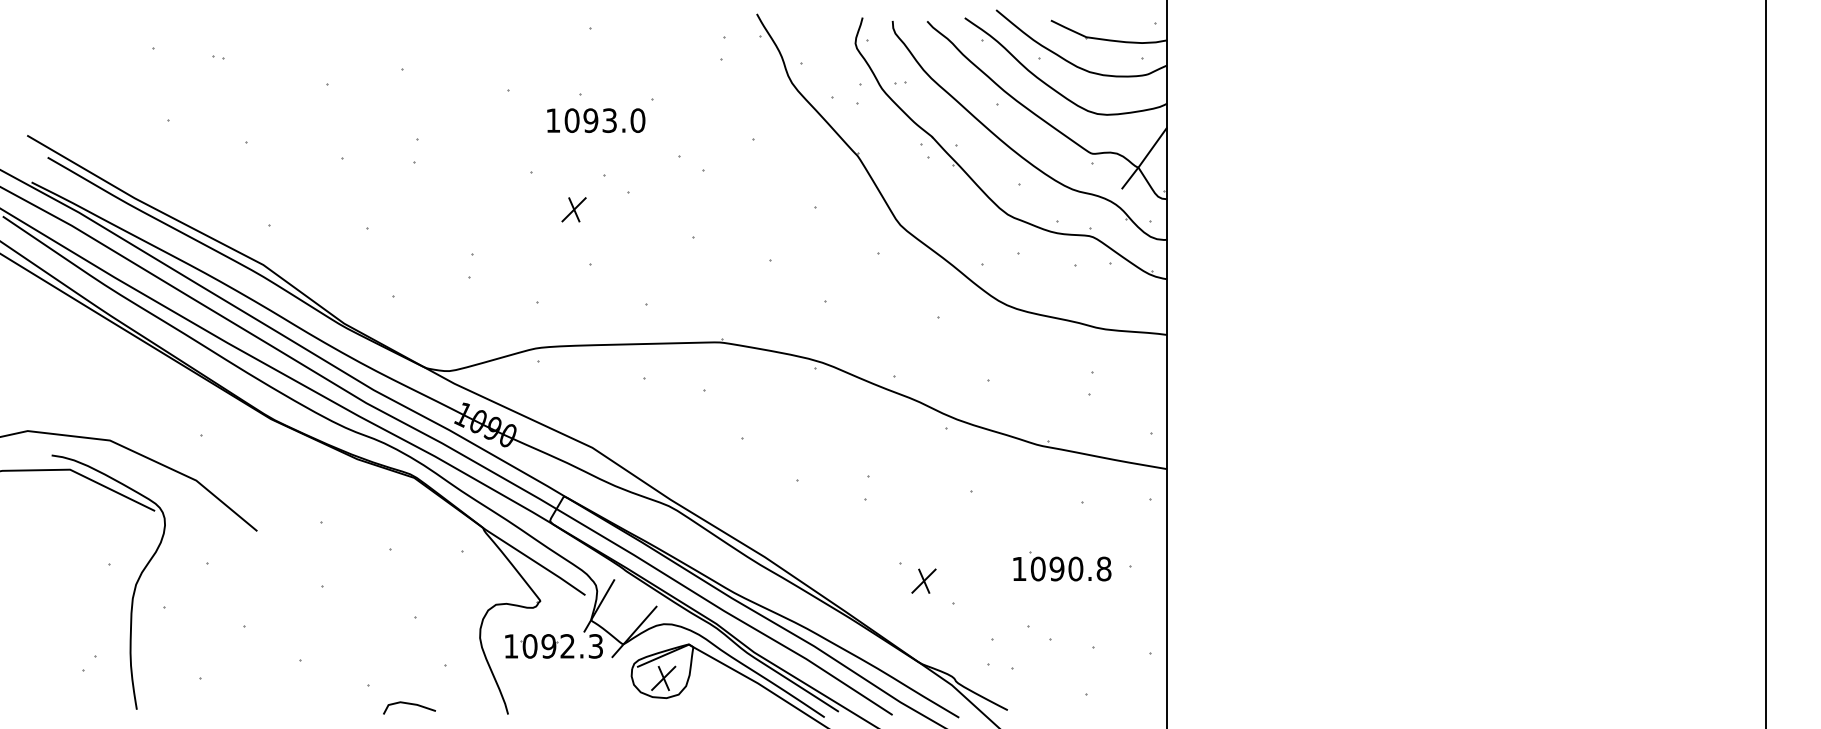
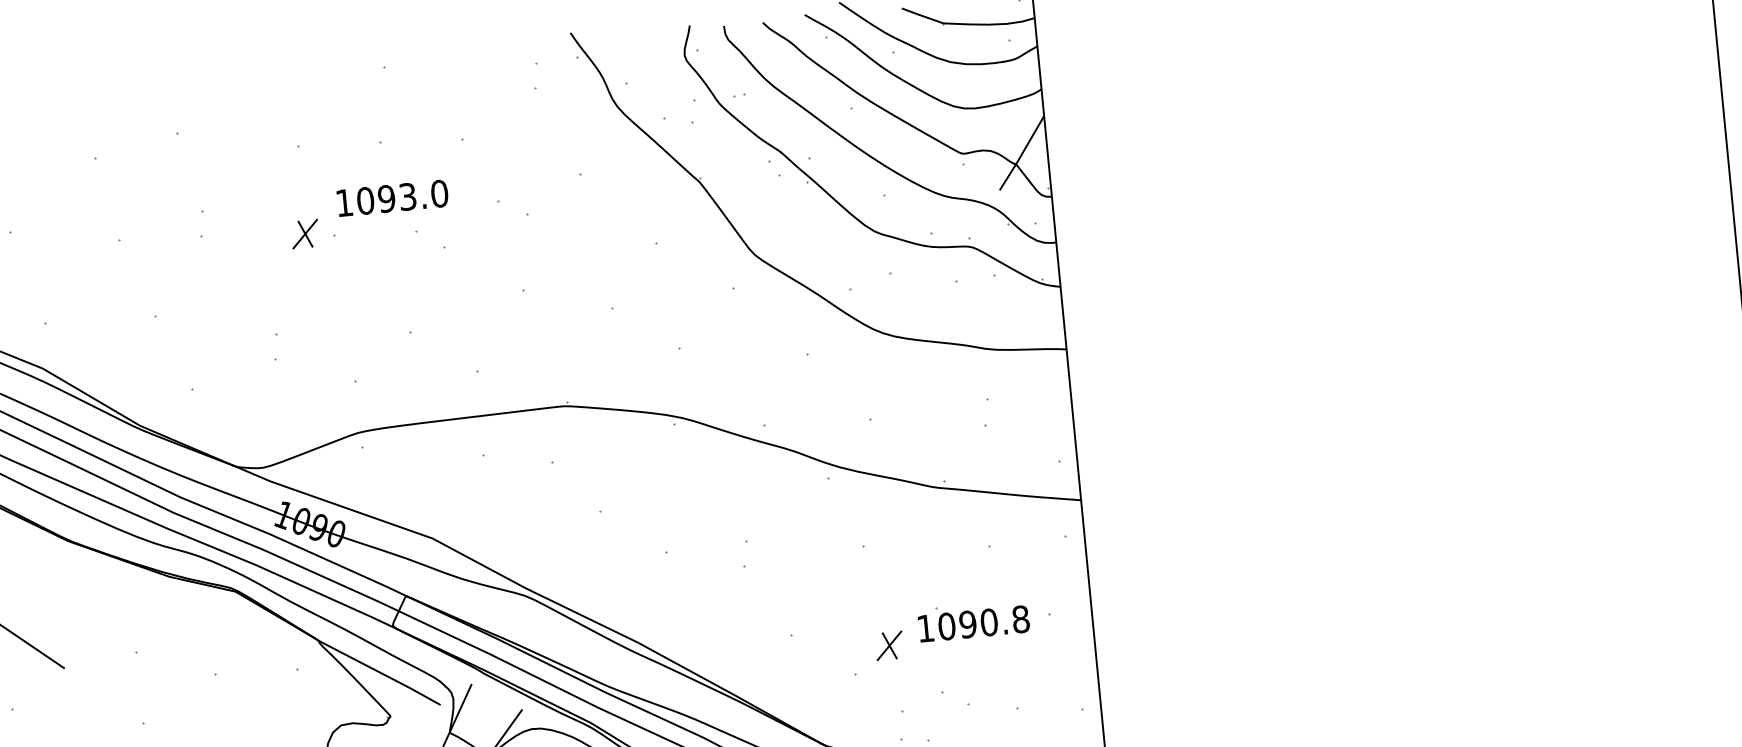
text: (596, 120) -> (393, 198), moved
part: (573, 209) -> (304, 233), moved
part: (923, 580) -> (888, 645), moved

